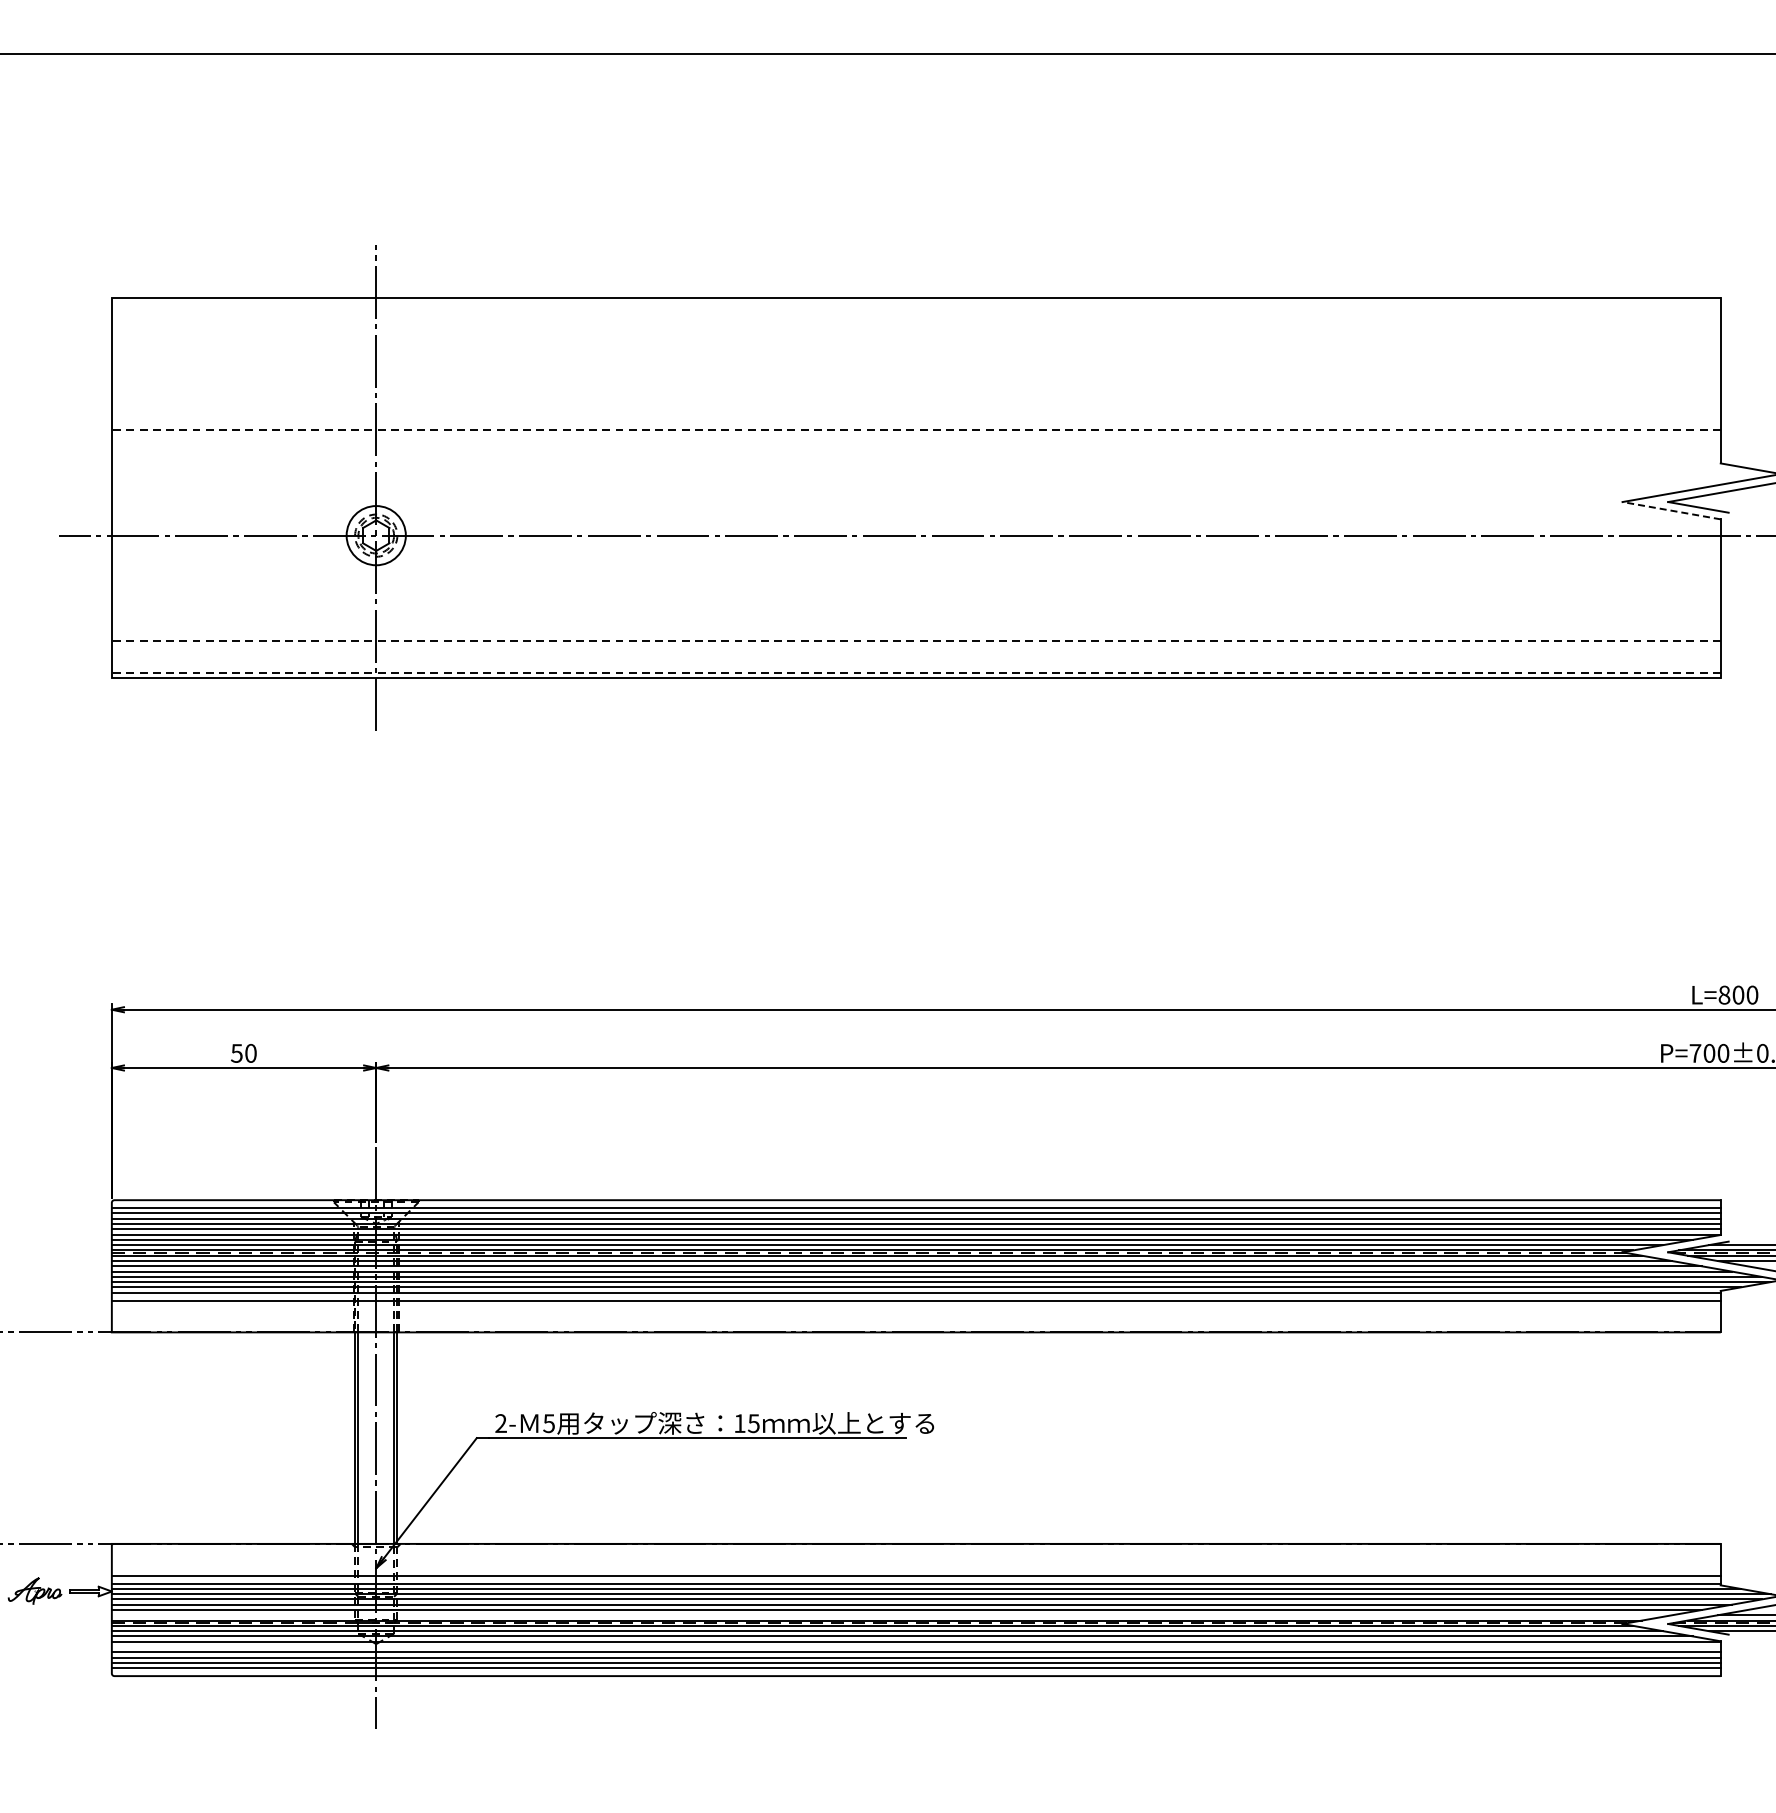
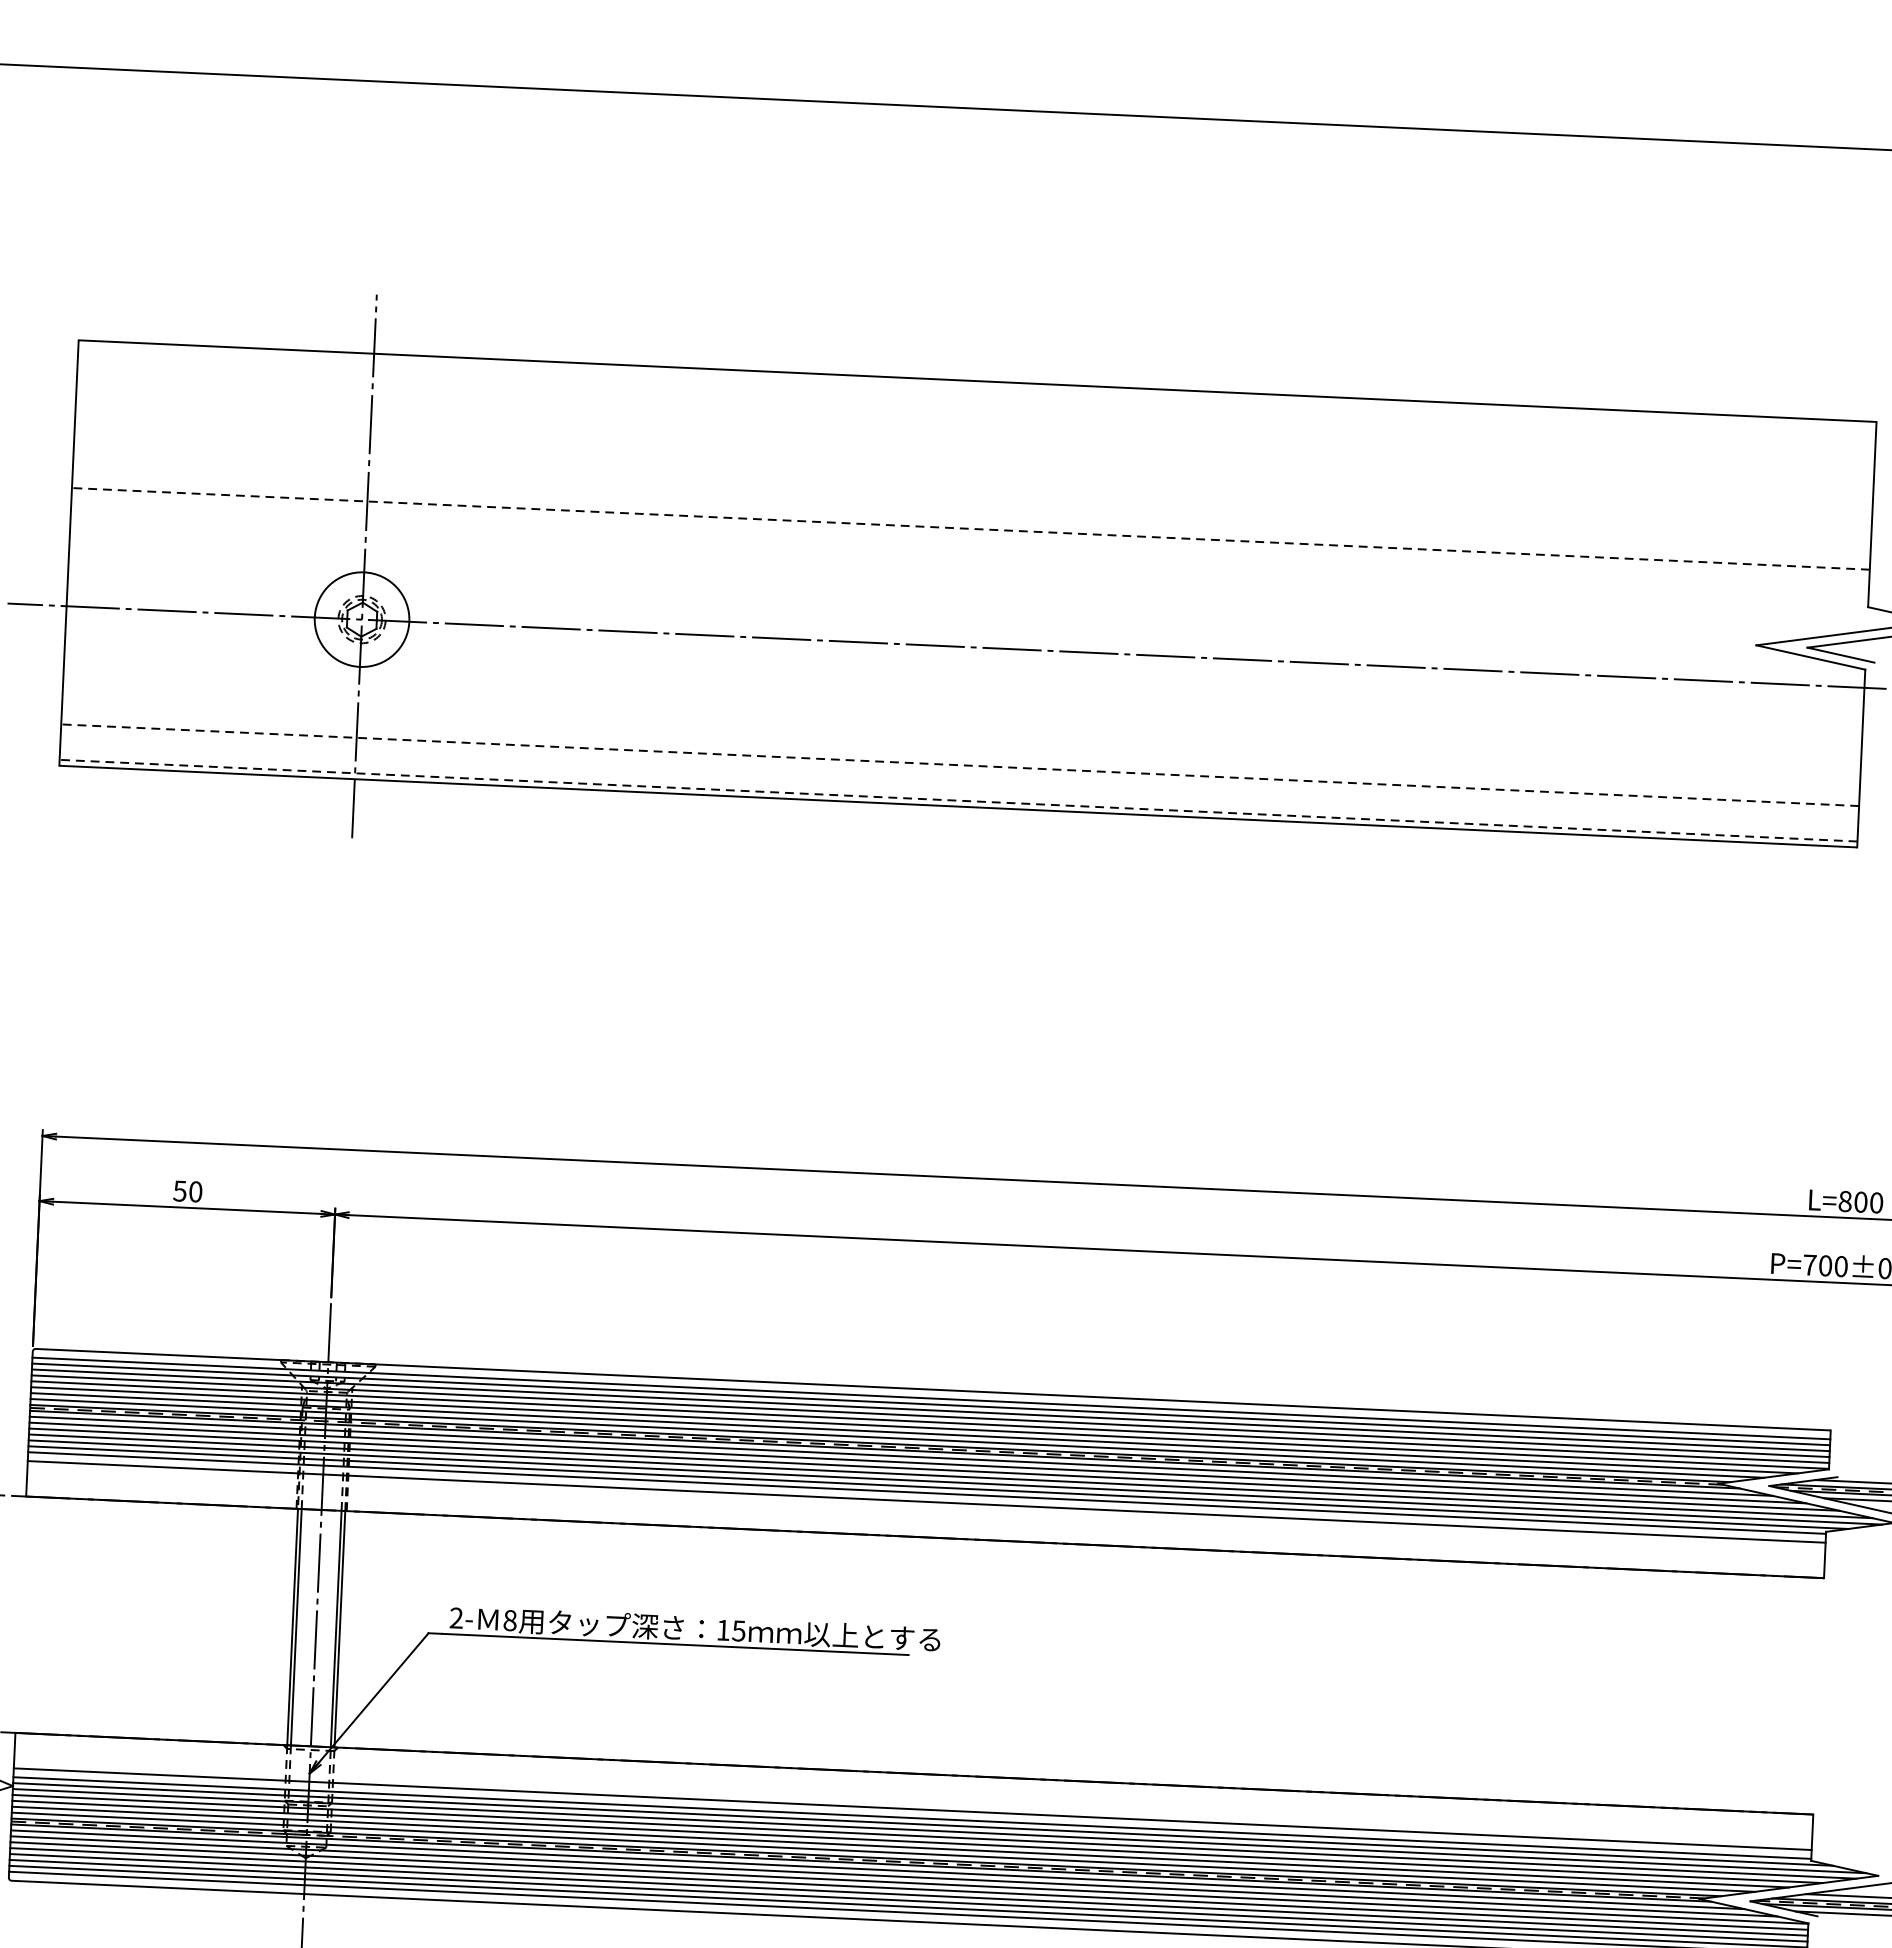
line: (1671, 510) -> (1810, 657), dashed -> solid
circle: (375, 535) -> (361, 619), size x1.43
text: (548, 1423) -> (509, 1620), 5 -> 8
line: (891, 1615) -> (883, 1852), added
line: (915, 1647) -> (908, 1889), added

